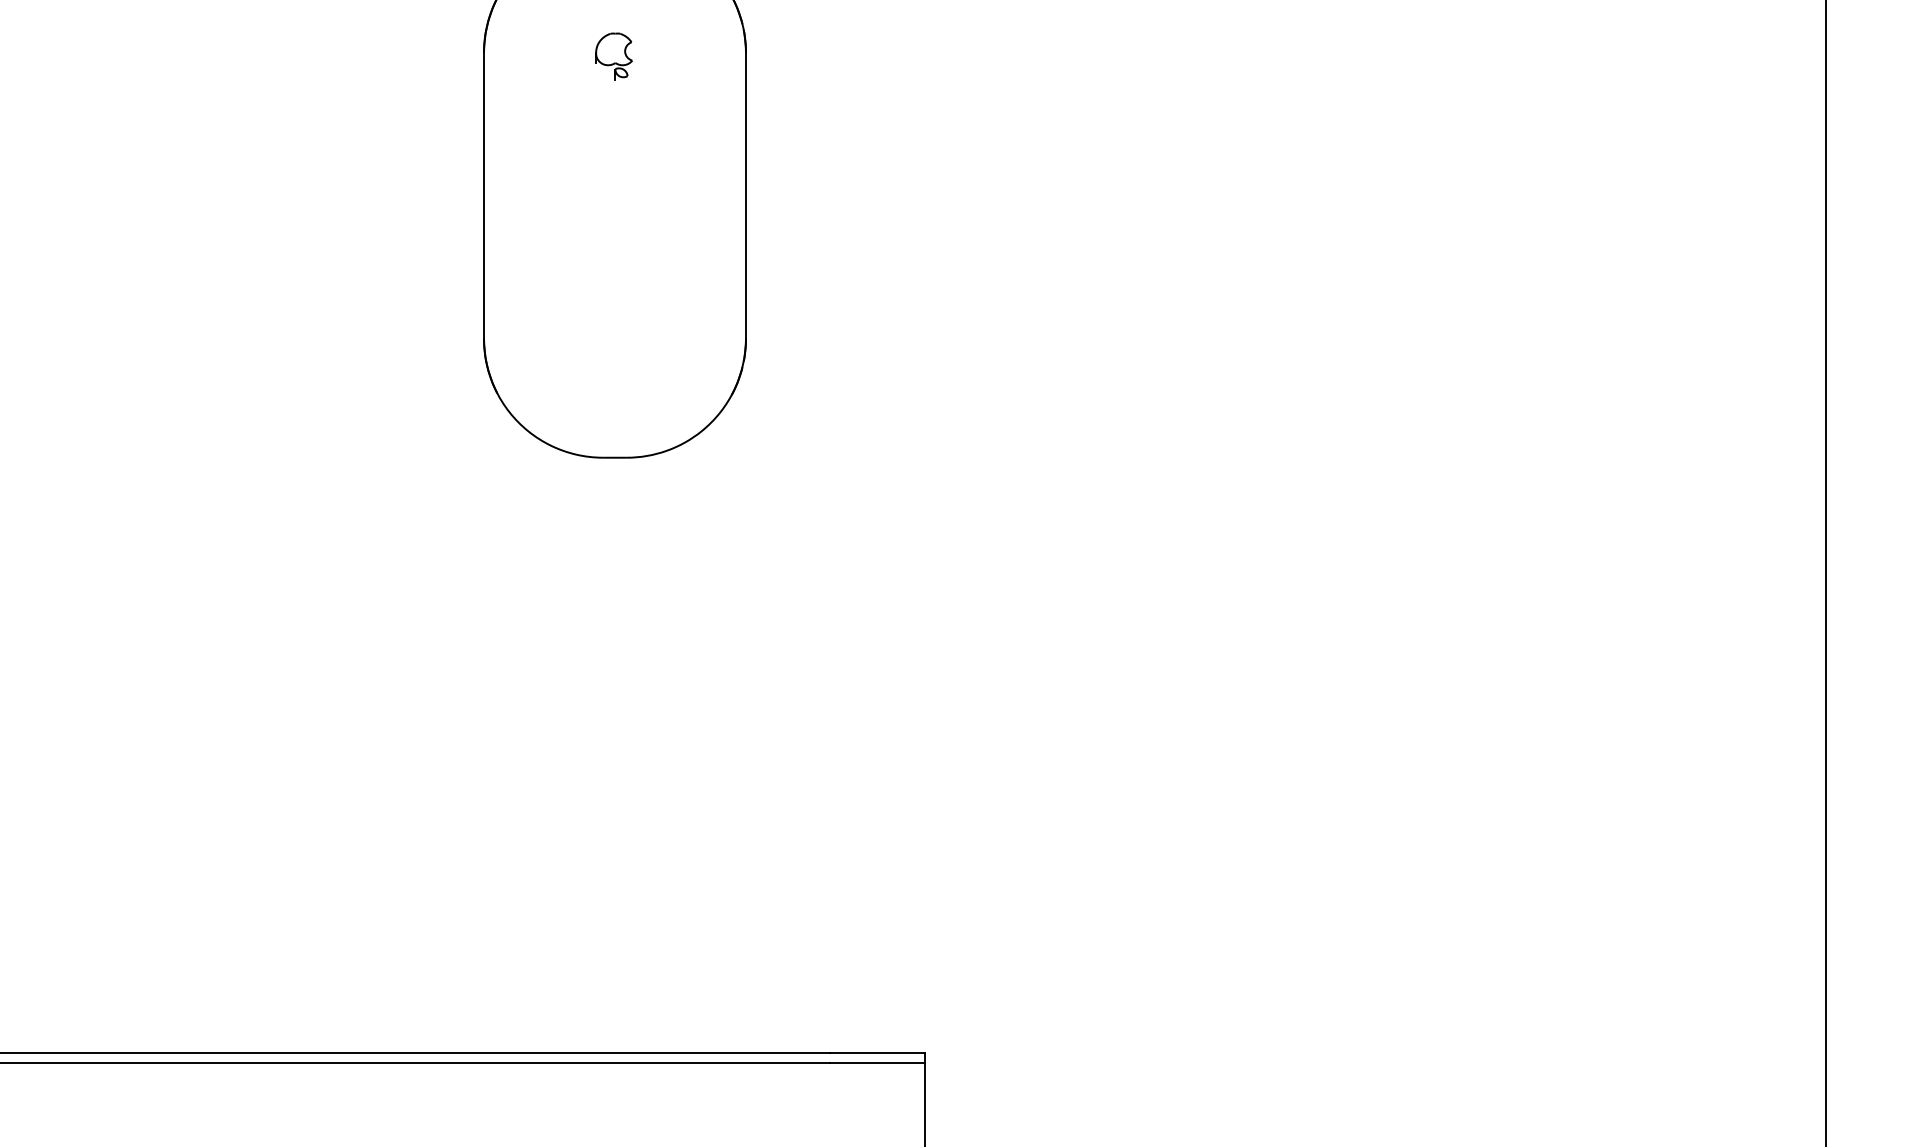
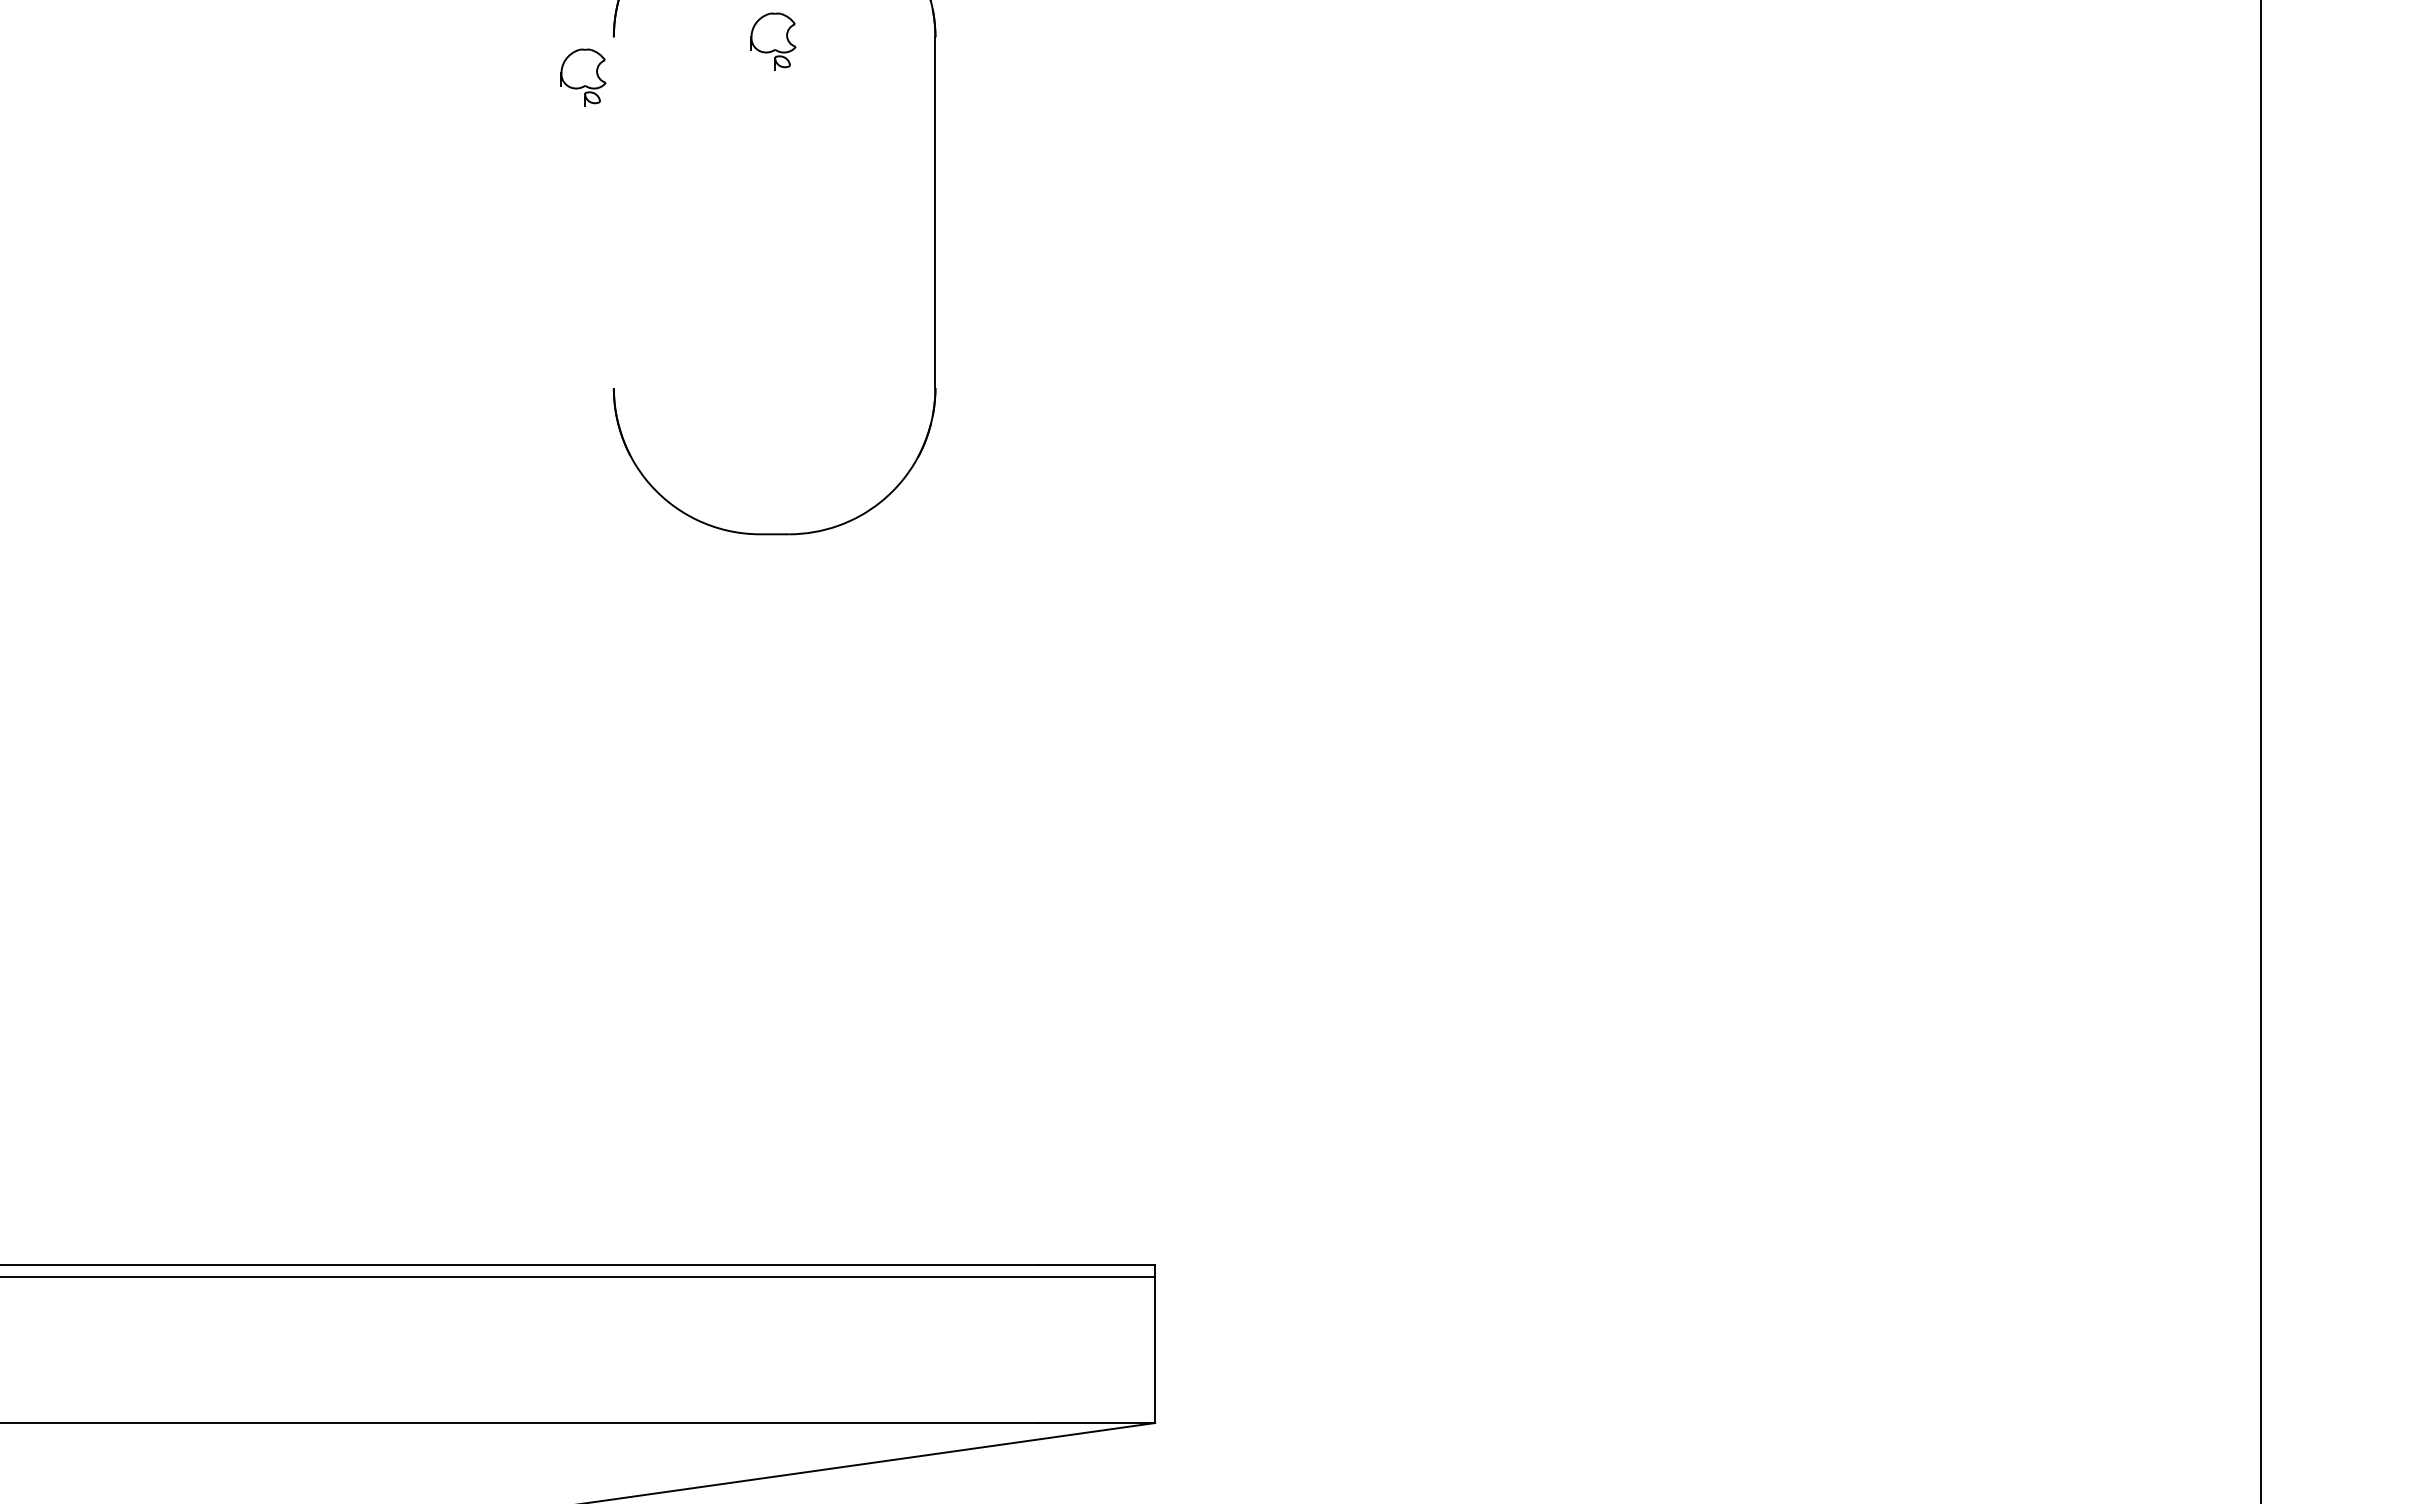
part: (459, 85) -> (583, 77), added
line: (483, 195) -> (613, 212), removed

